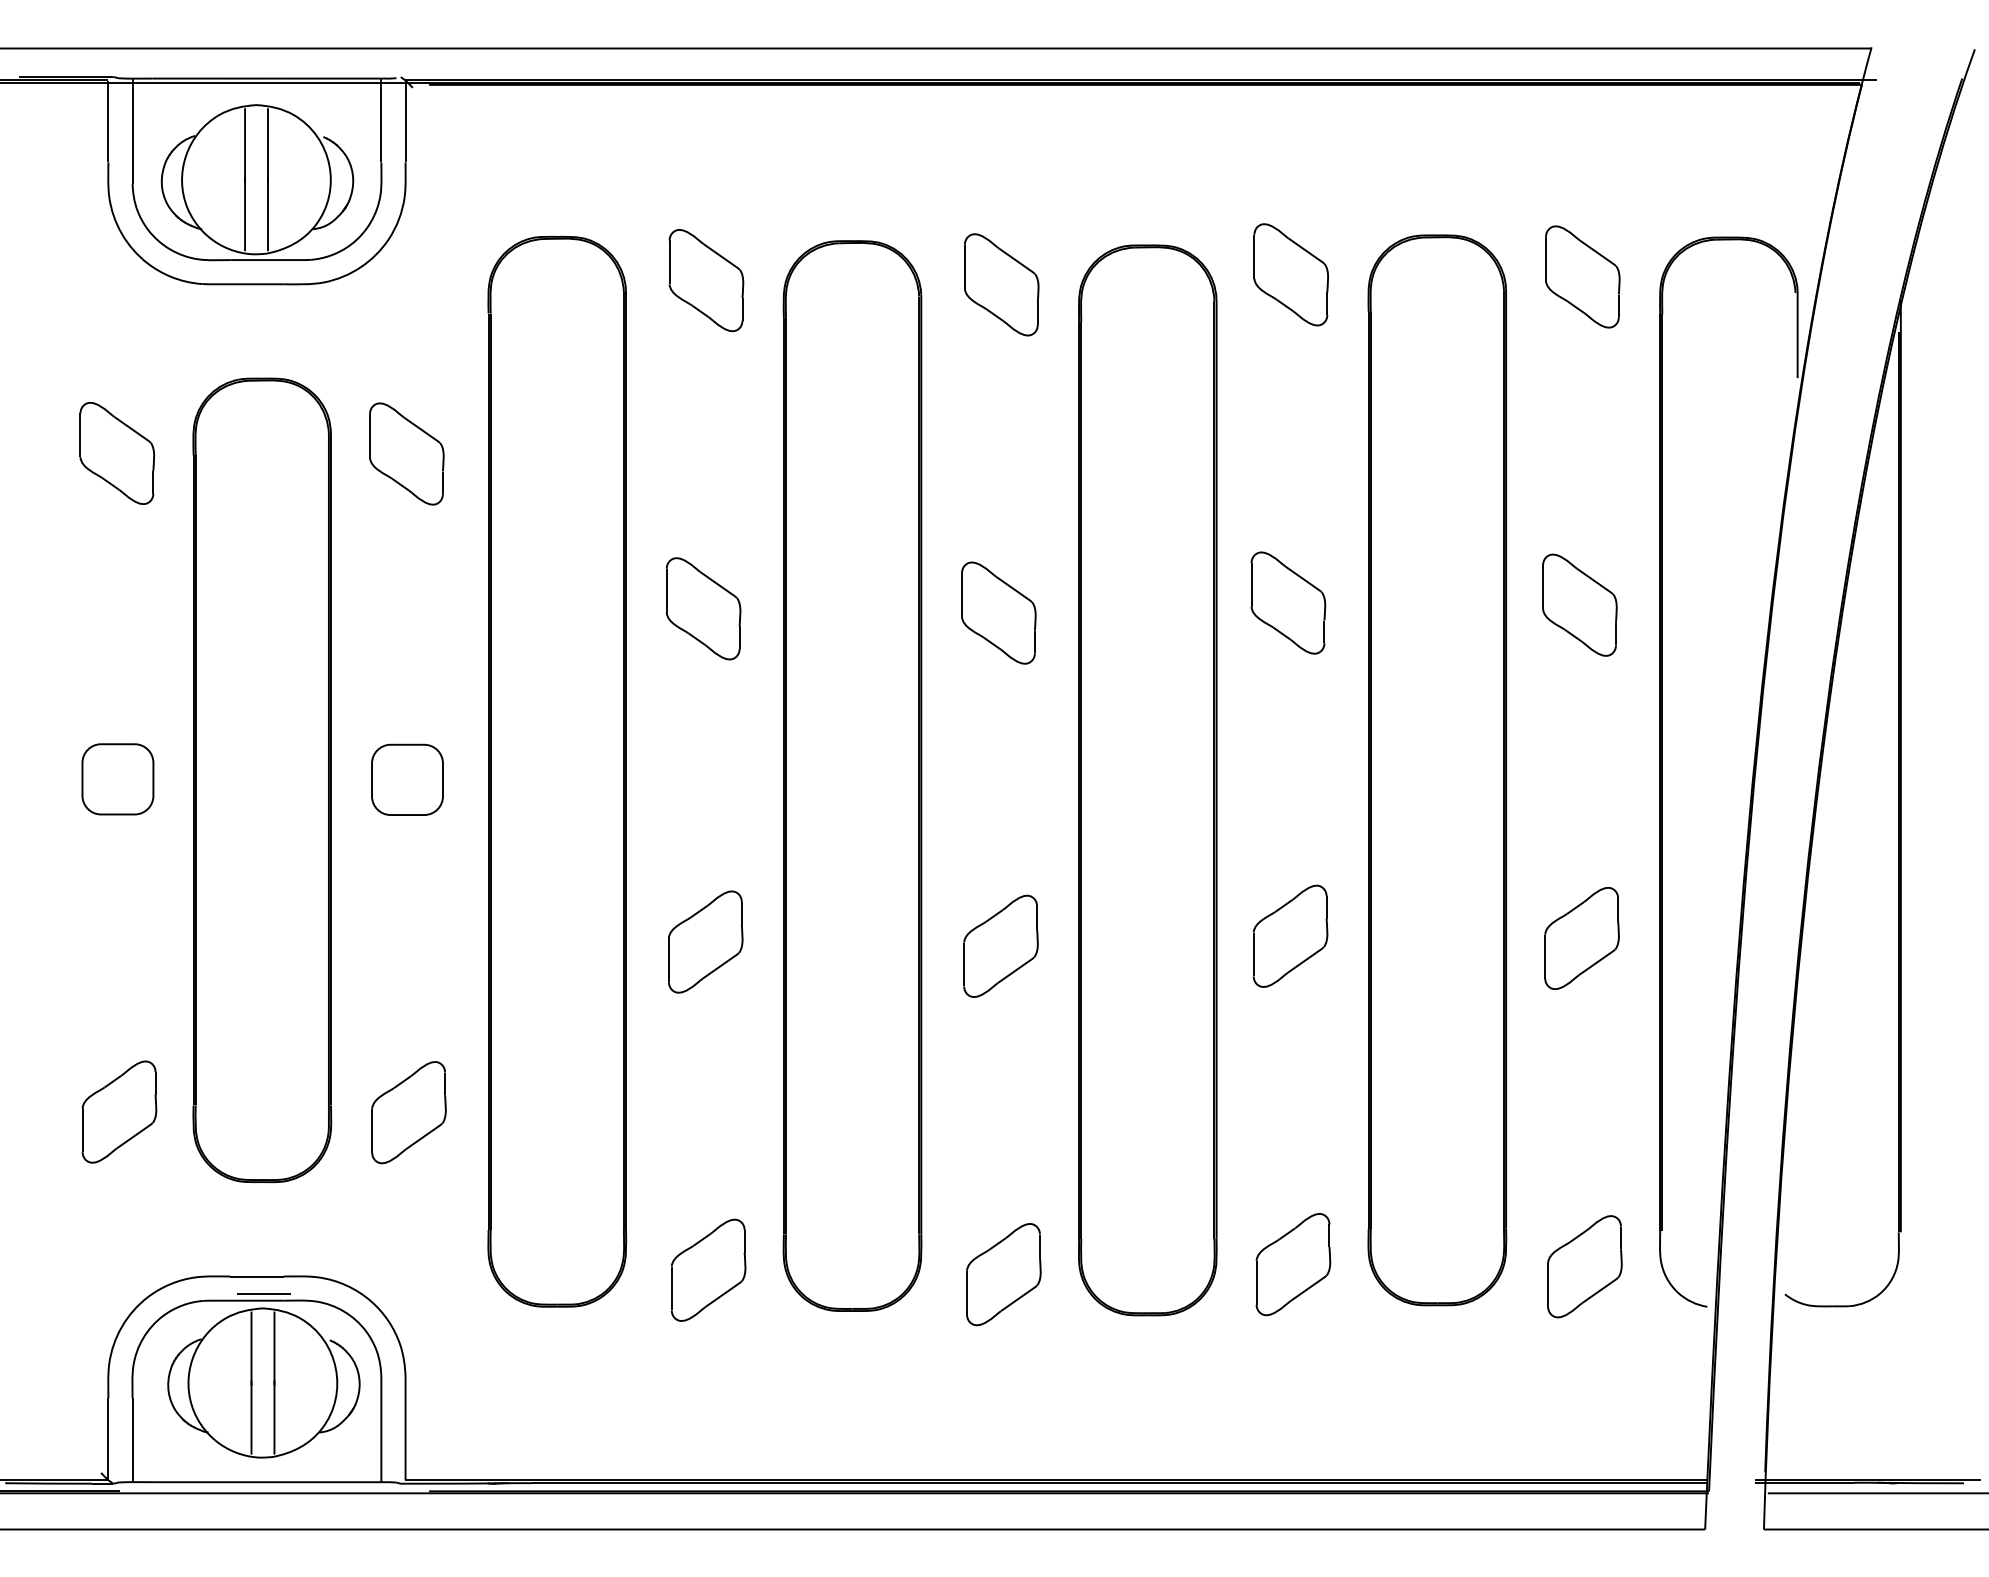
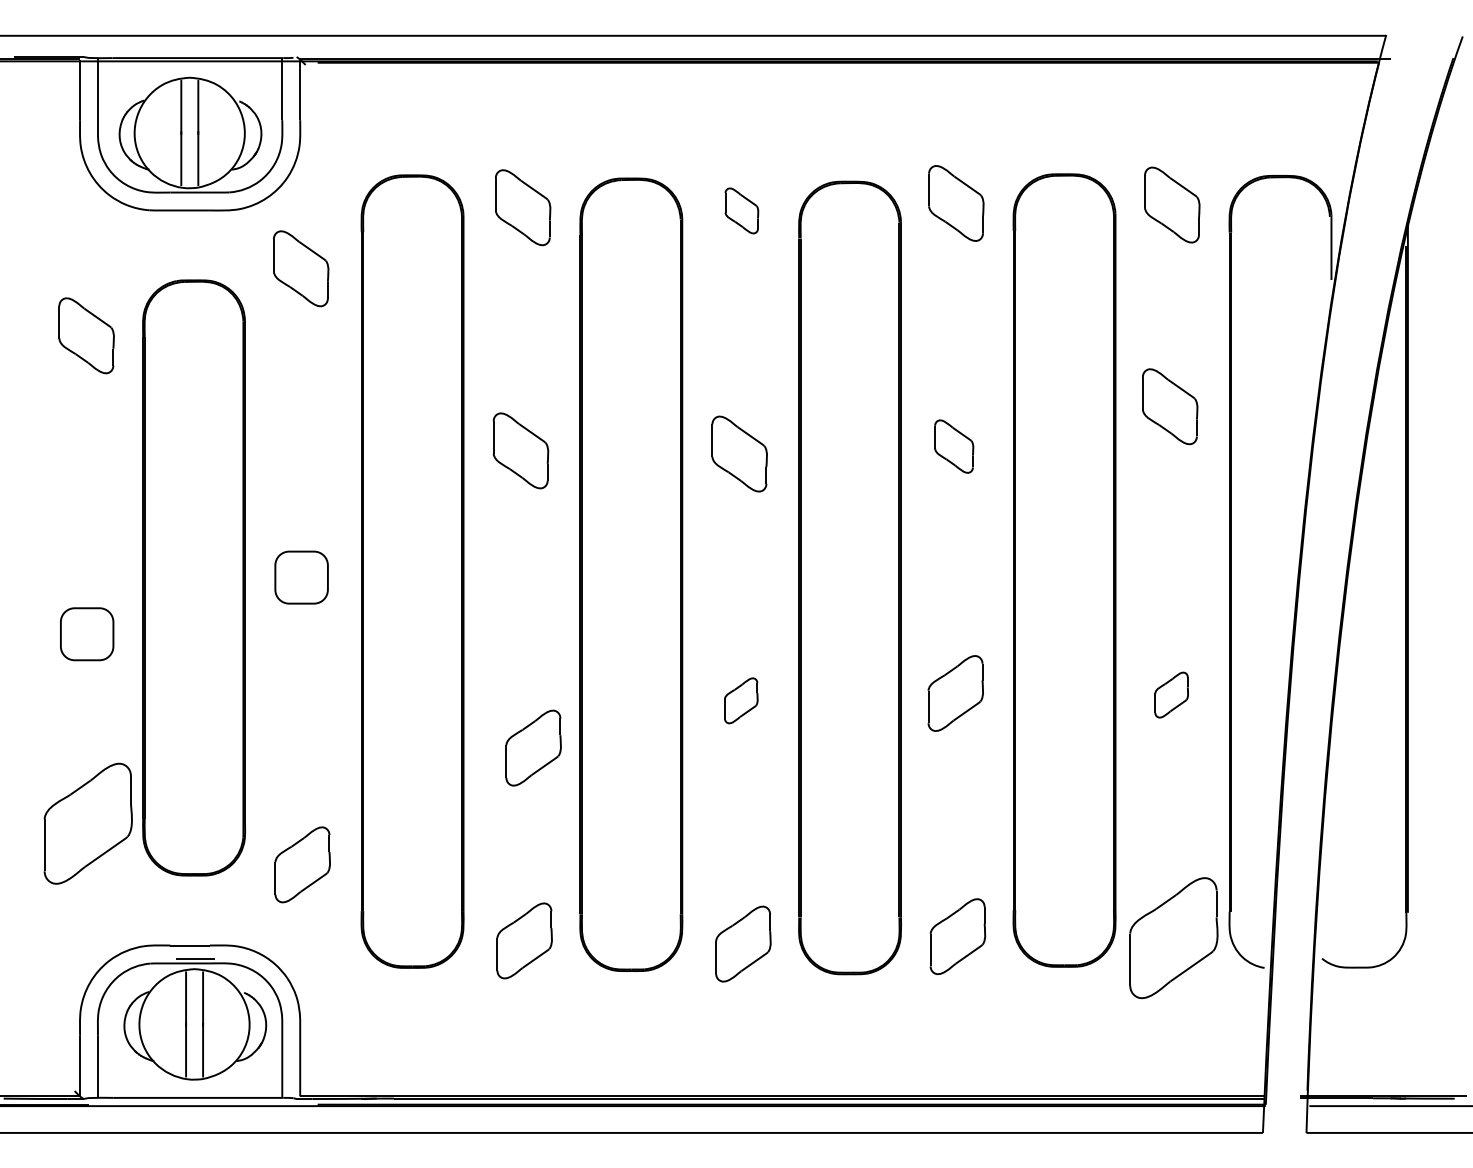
part: (1001, 284) -> (741, 210), size x0.6
part: (406, 453) -> (300, 268), moved
part: (1288, 602) -> (954, 446), size x0.7
part: (1579, 604) -> (1169, 406), moved
part: (117, 779) -> (86, 634), moved
part: (1581, 938) -> (1171, 695), size x0.6
part: (705, 941) -> (533, 747), moved
part: (1000, 945) -> (740, 700), size x0.6
part: (119, 1111) -> (88, 823), size x1.6
part: (408, 1112) -> (302, 864), moved
part: (1584, 1266) -> (1173, 938), size x1.6

